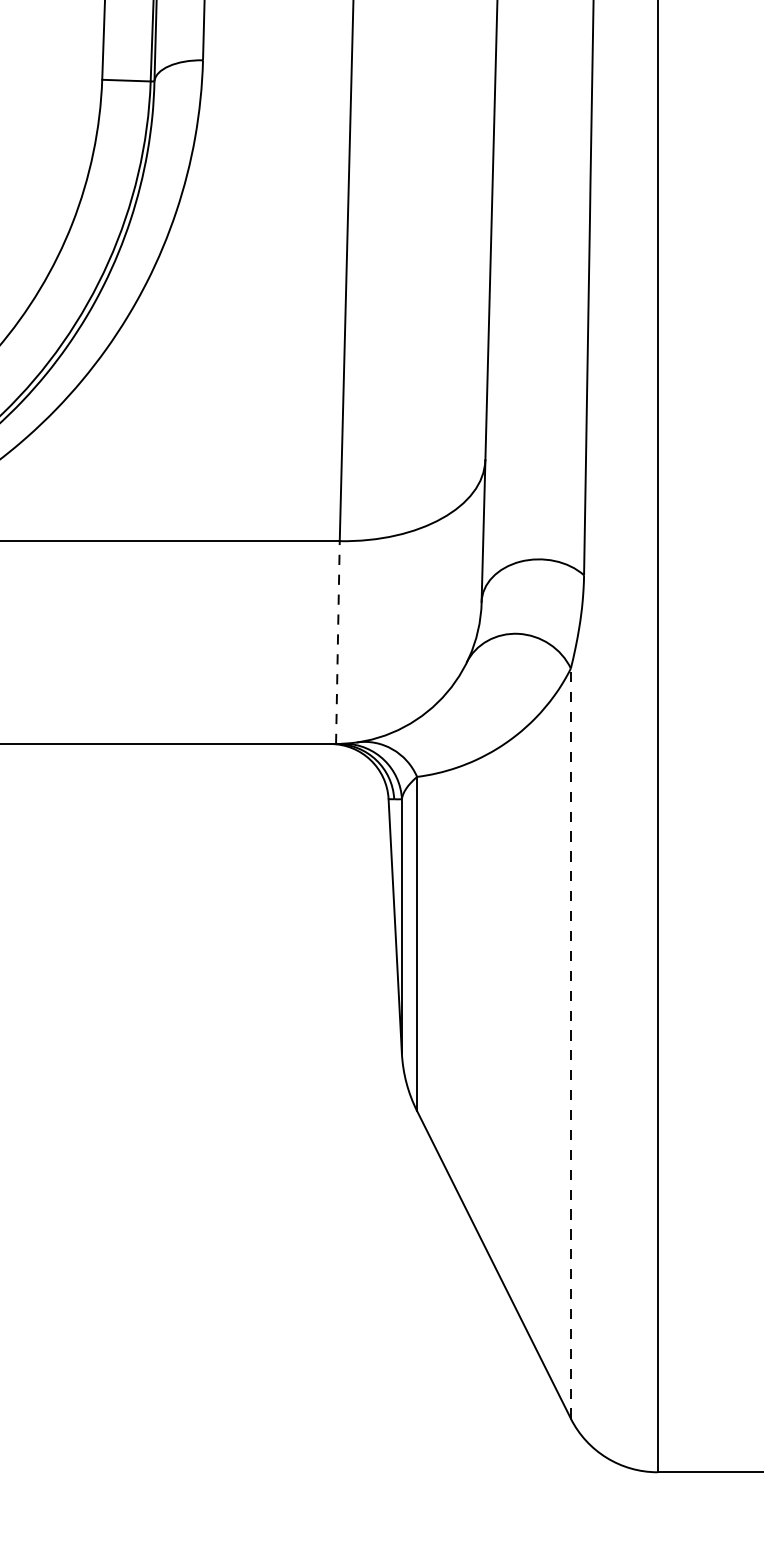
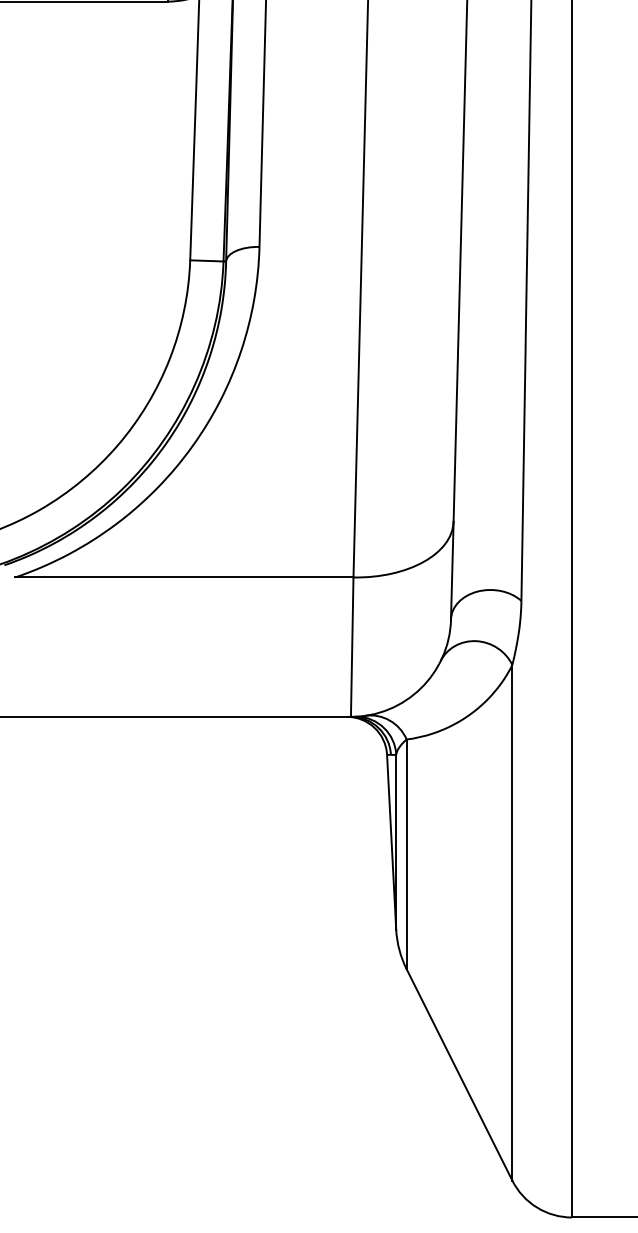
line: (338, 643) -> (352, 647), dashed -> solid
line: (571, 1043) -> (512, 922), dashed -> solid

